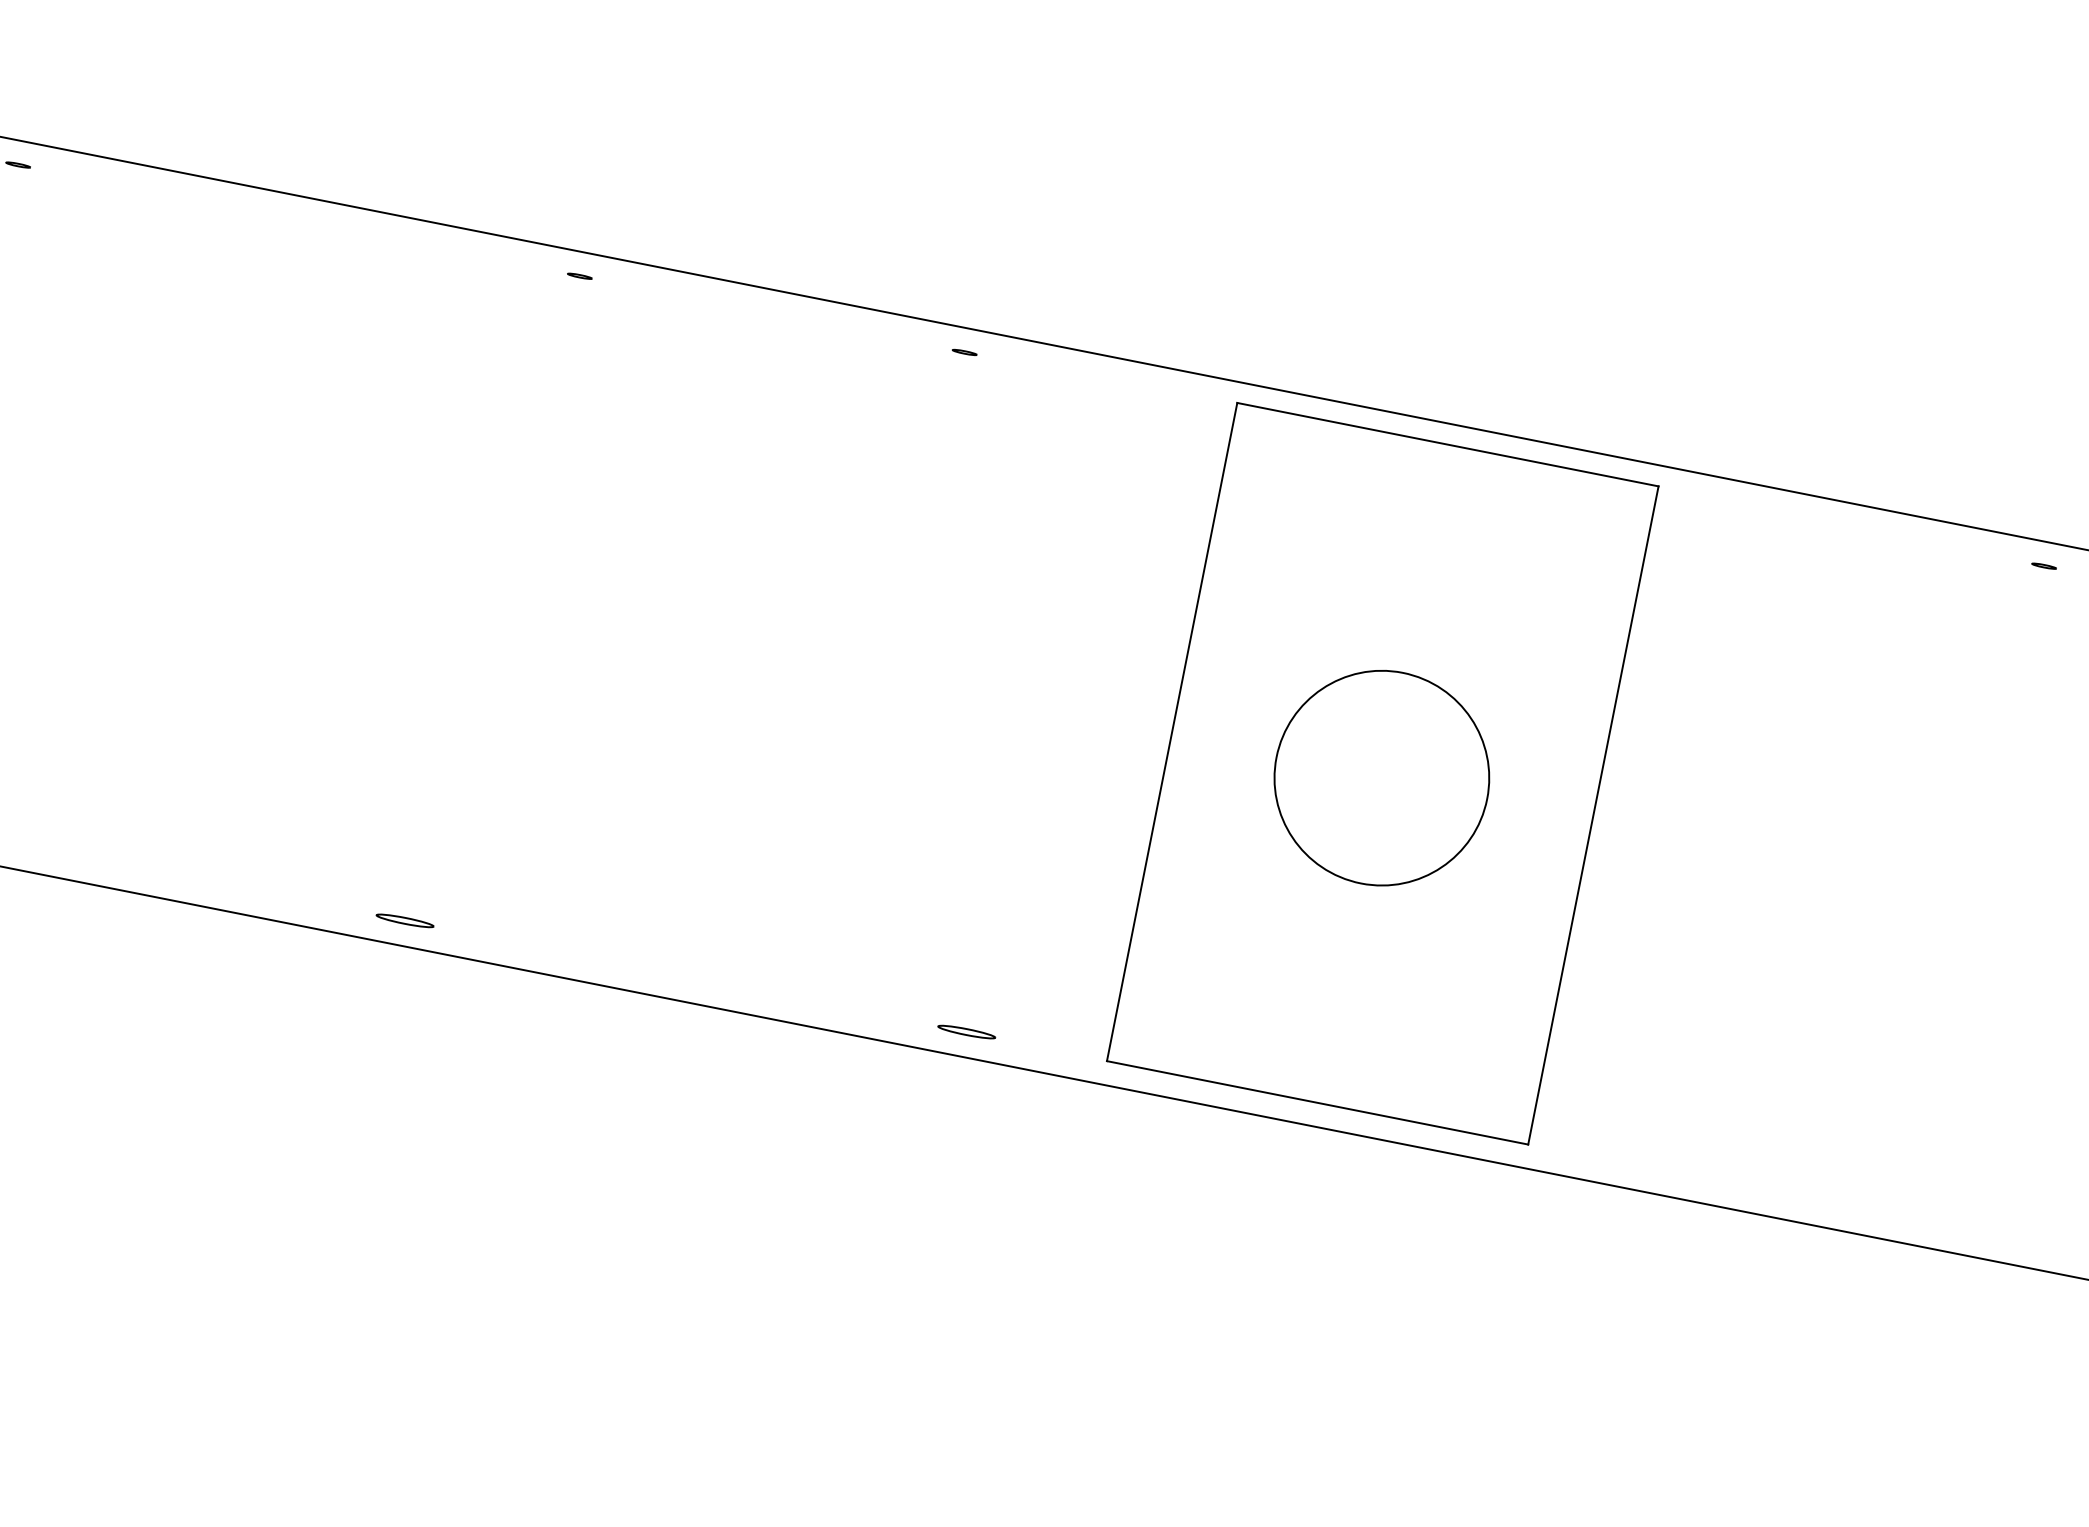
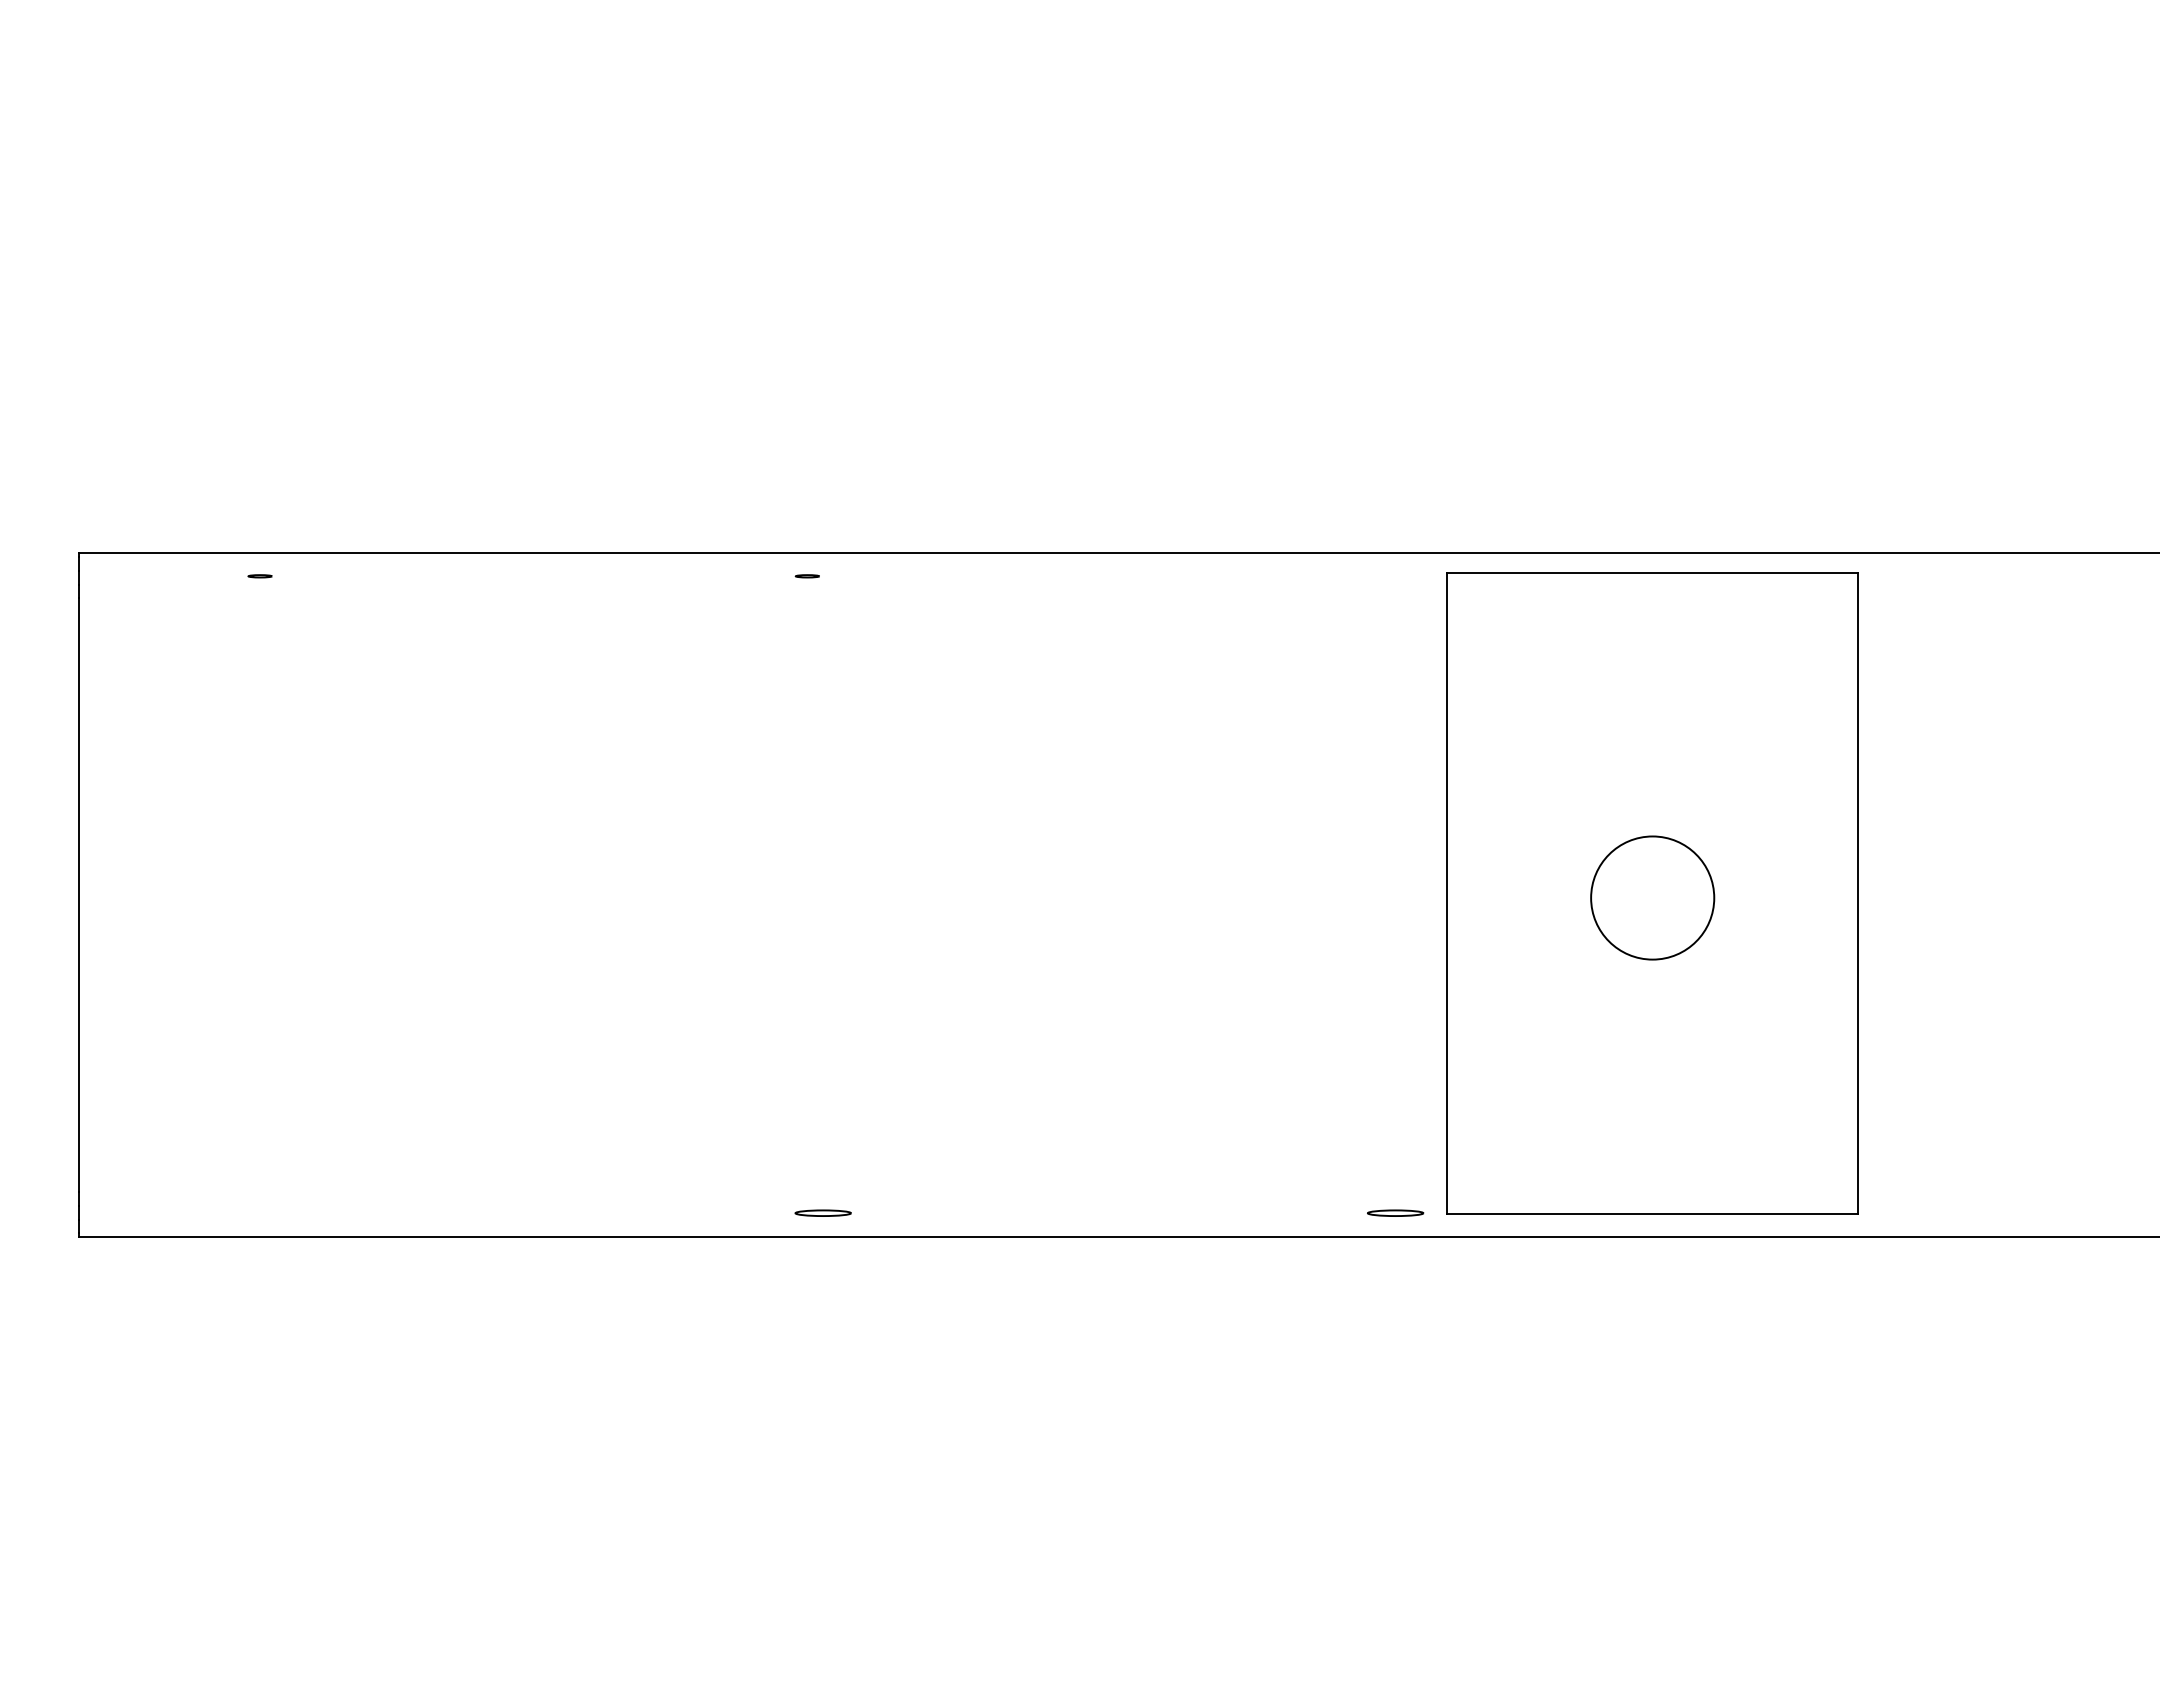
line: (963, 352) -> (1181, 576), removed
circle: (1381, 777) -> (1652, 897), size x0.6
part: (404, 919) -> (822, 1212), moved
part: (966, 1031) -> (1395, 1212), moved

